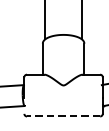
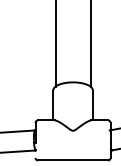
line: (63, 116) -> (72, 160), dashed -> solid

